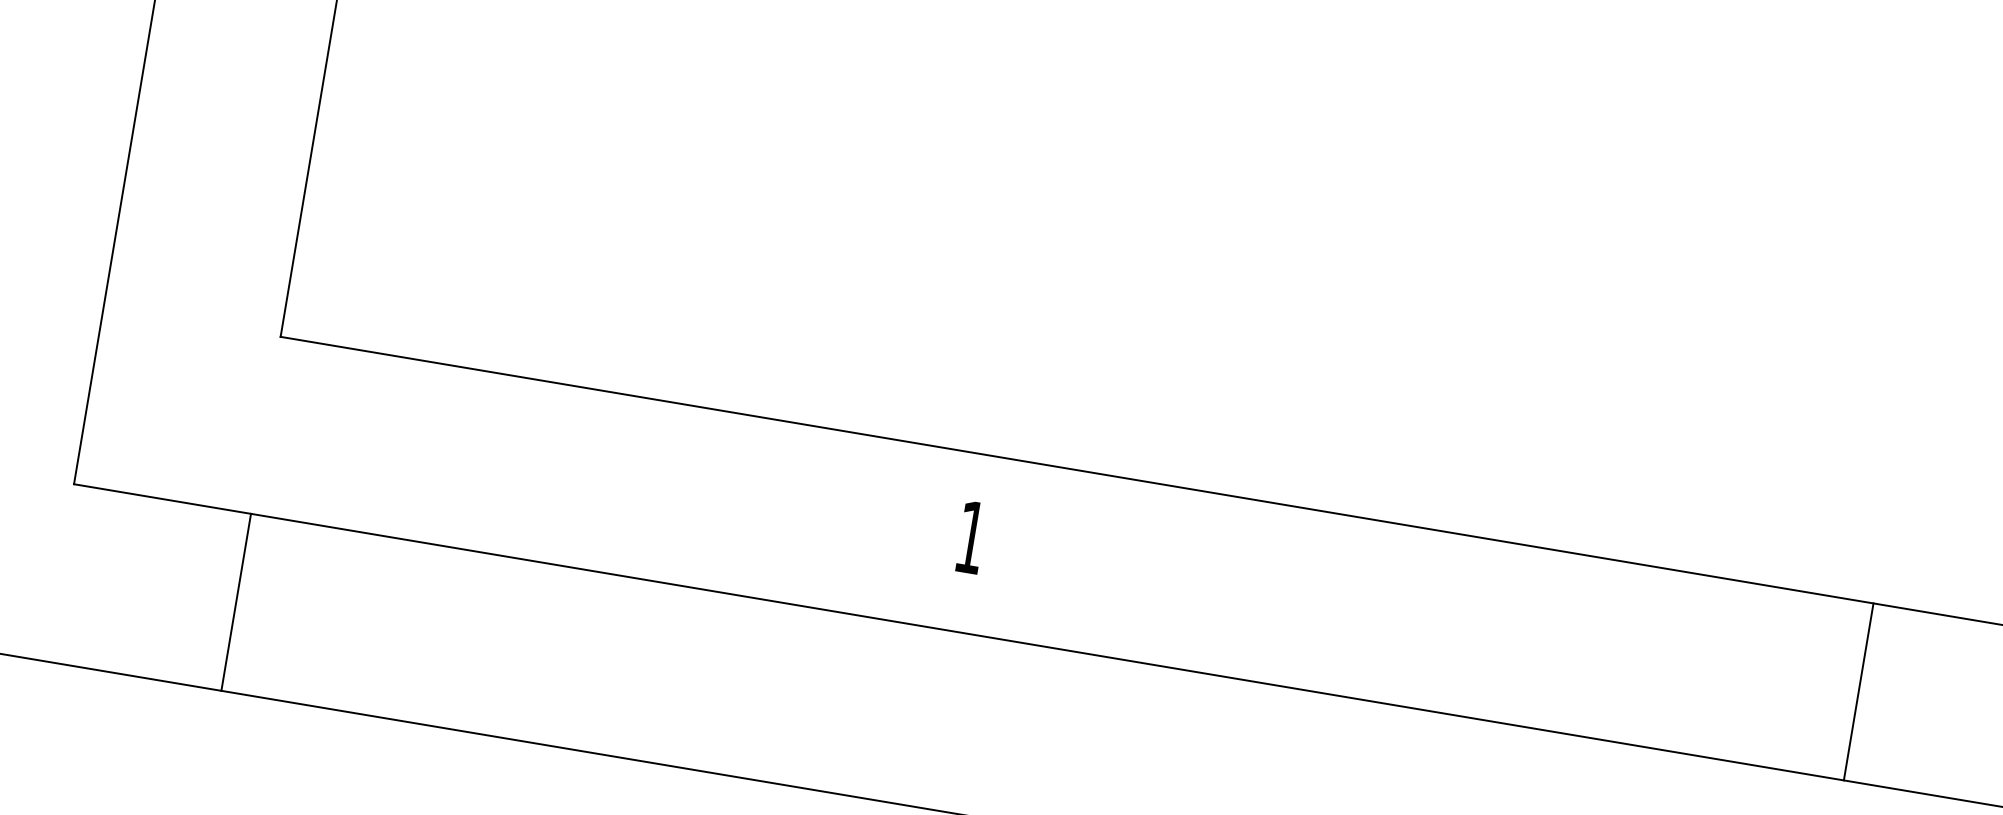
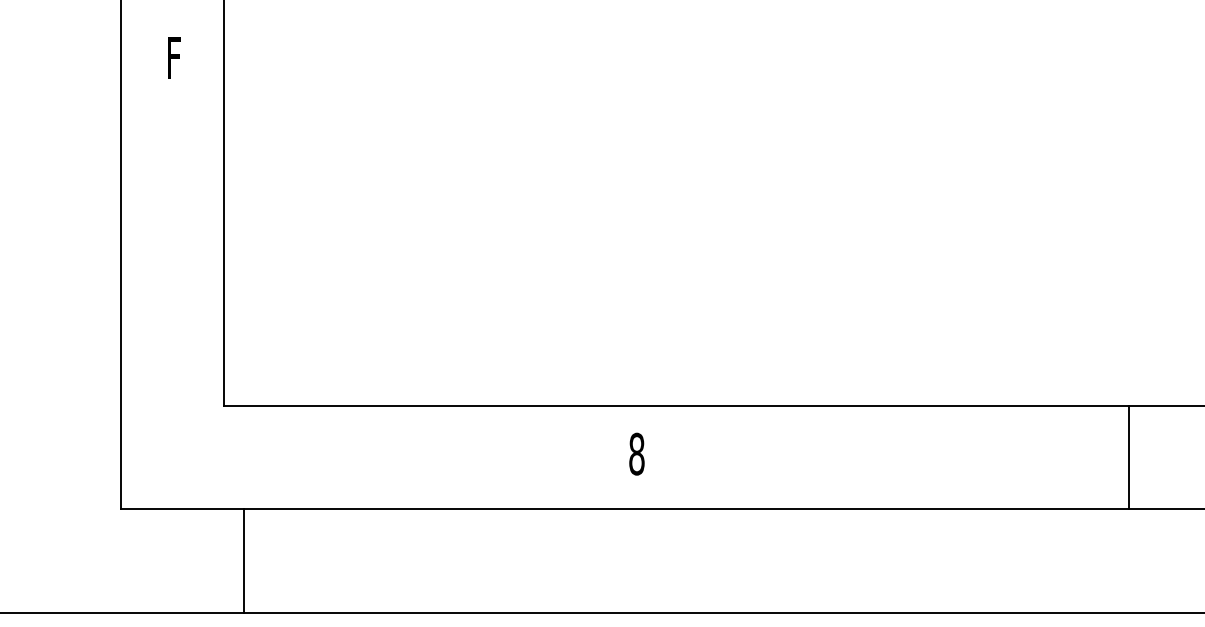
text: (970, 536) -> (636, 453), 1 -> 8
line: (236, 602) -> (244, 561), moved
line: (1858, 691) -> (1129, 457), moved

